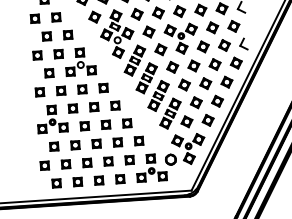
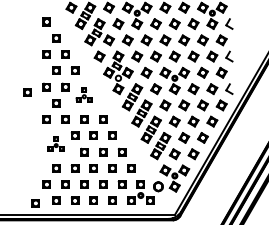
part: (79, 61) -> (83, 94), size x0.6
part: (15, 63) -> (27, 92), added
part: (51, 118) -> (55, 143), size x0.6
part: (33, 187) -> (35, 203), added

